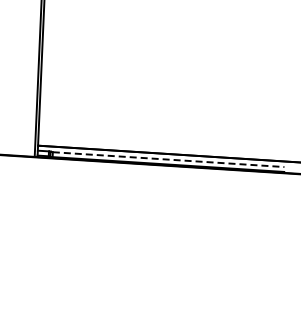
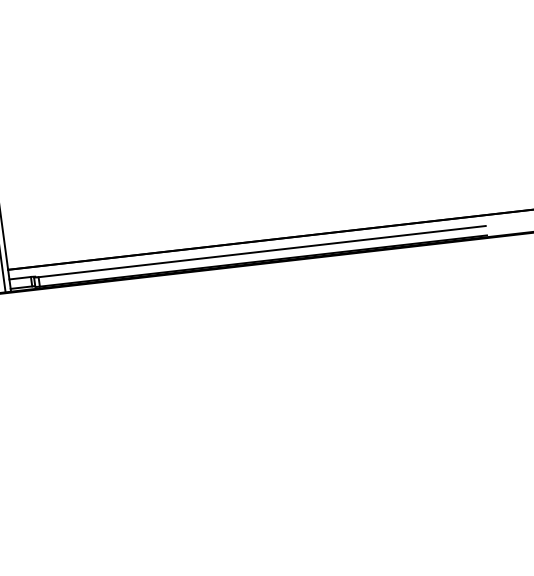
line: (169, 159) -> (263, 251), dashed -> solid

